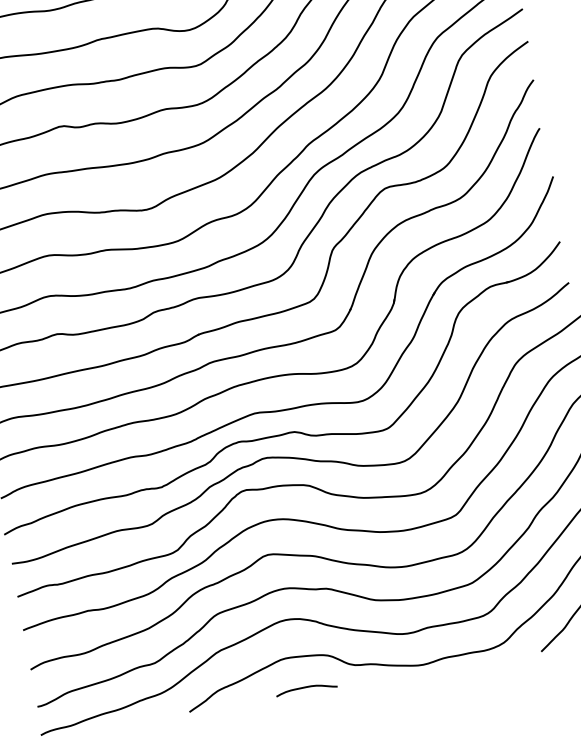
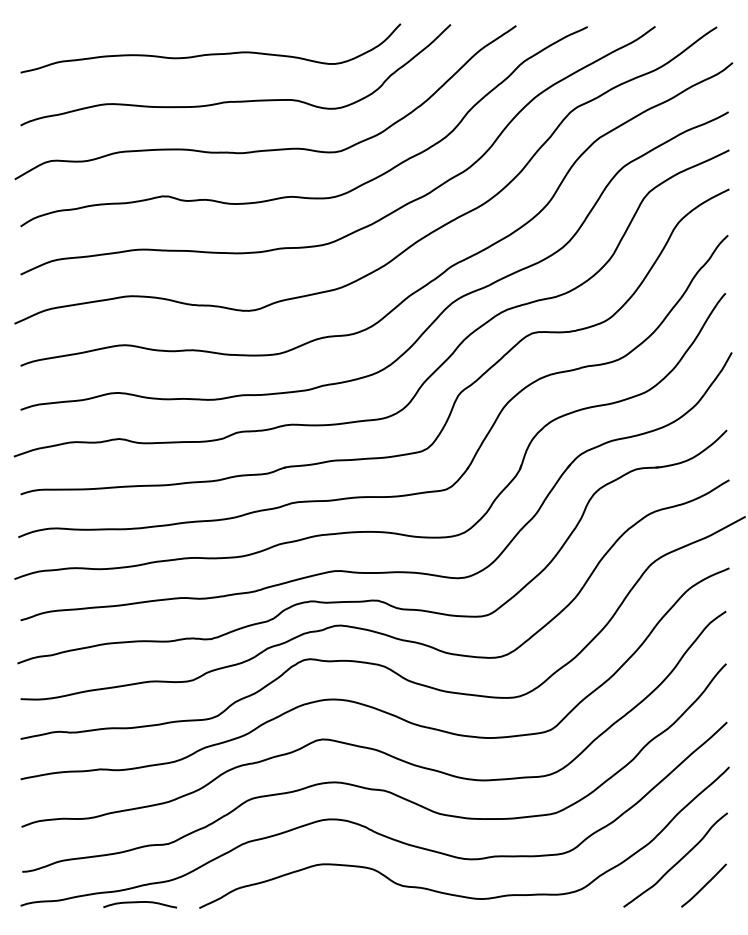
curve: (306, 687) -> (140, 902), moved

